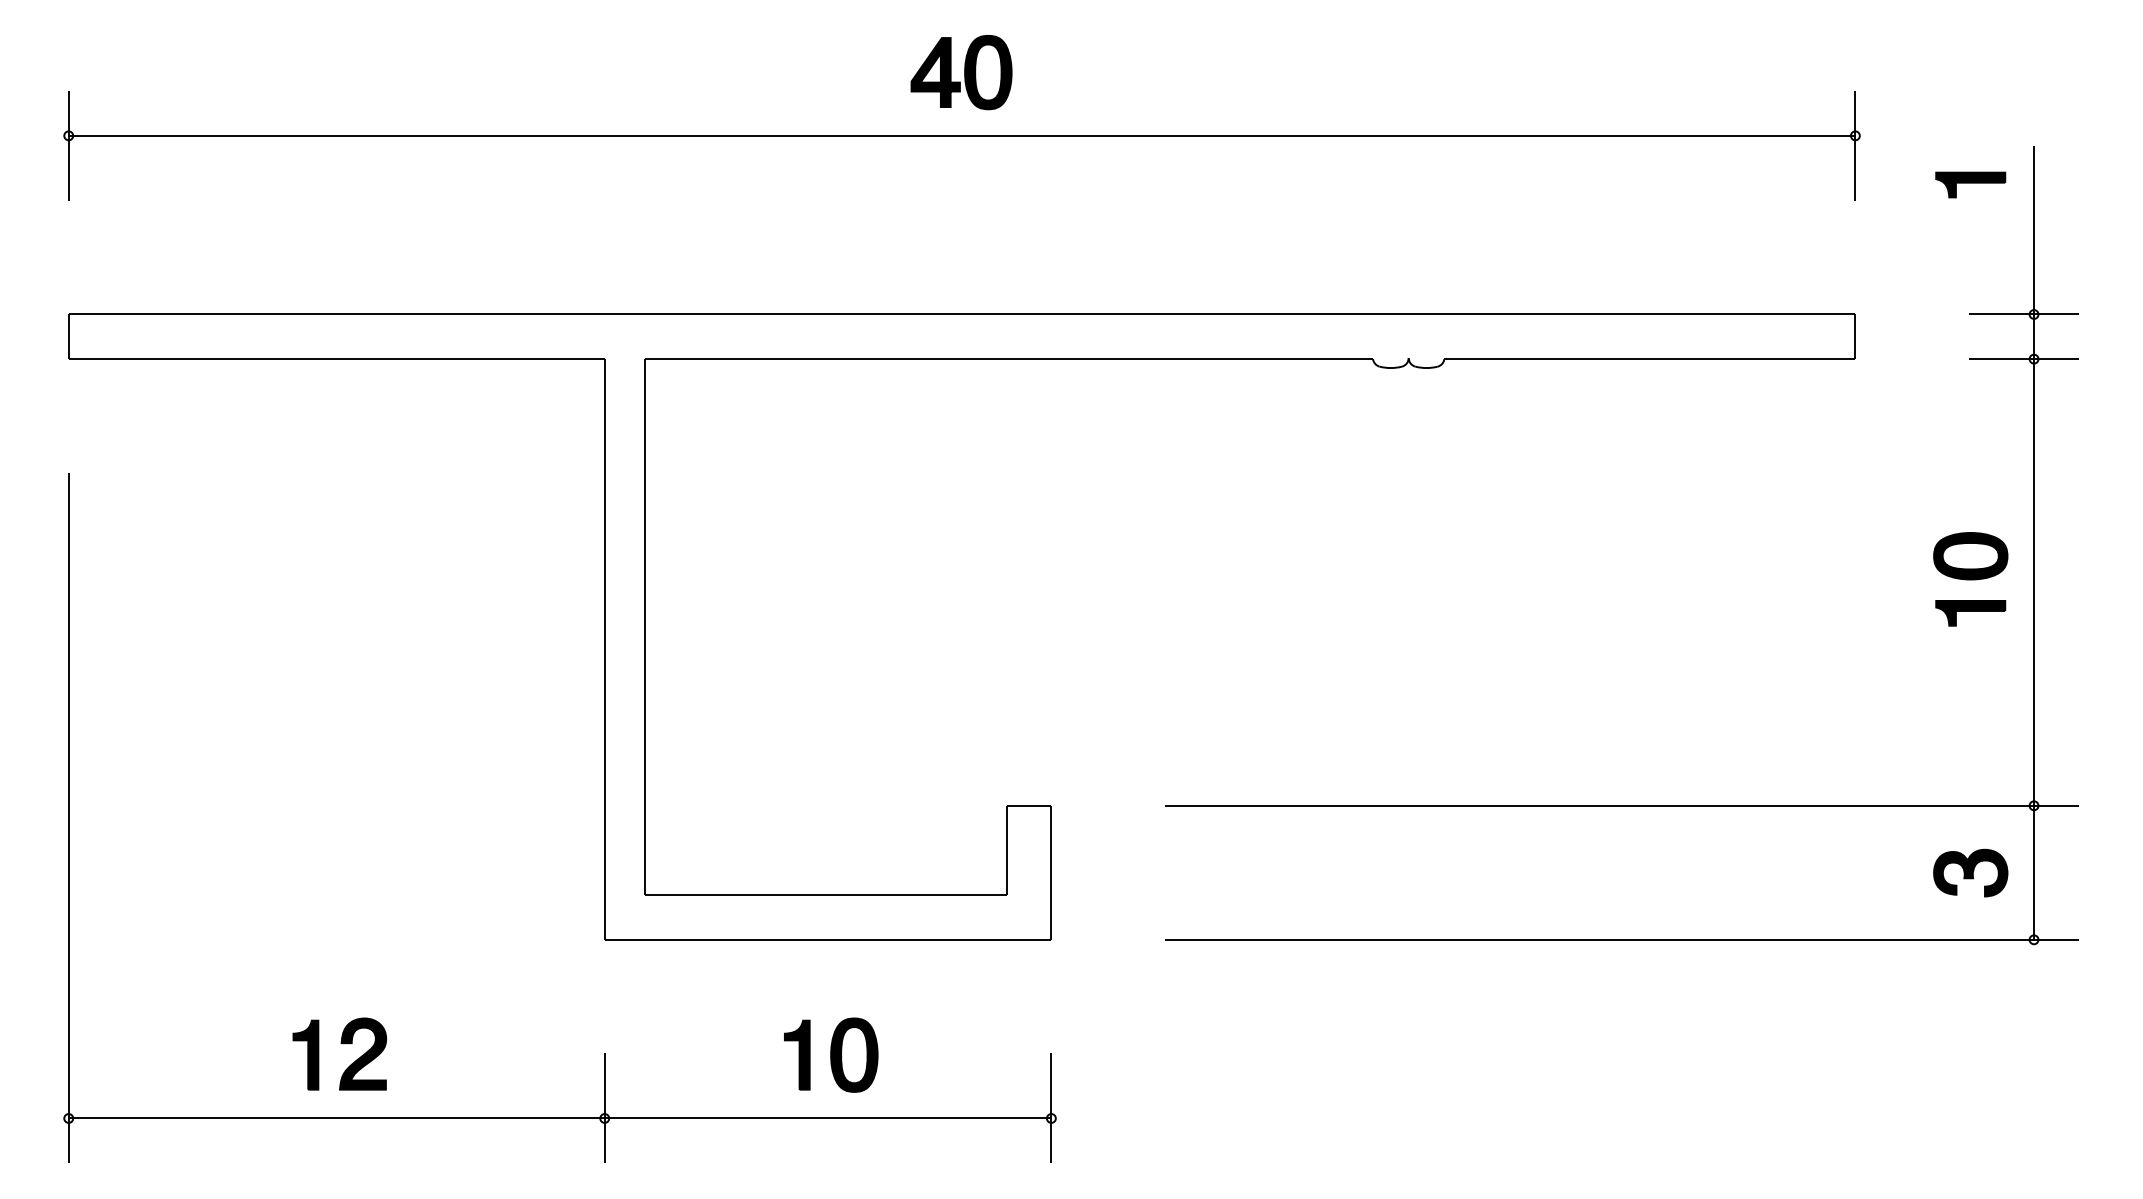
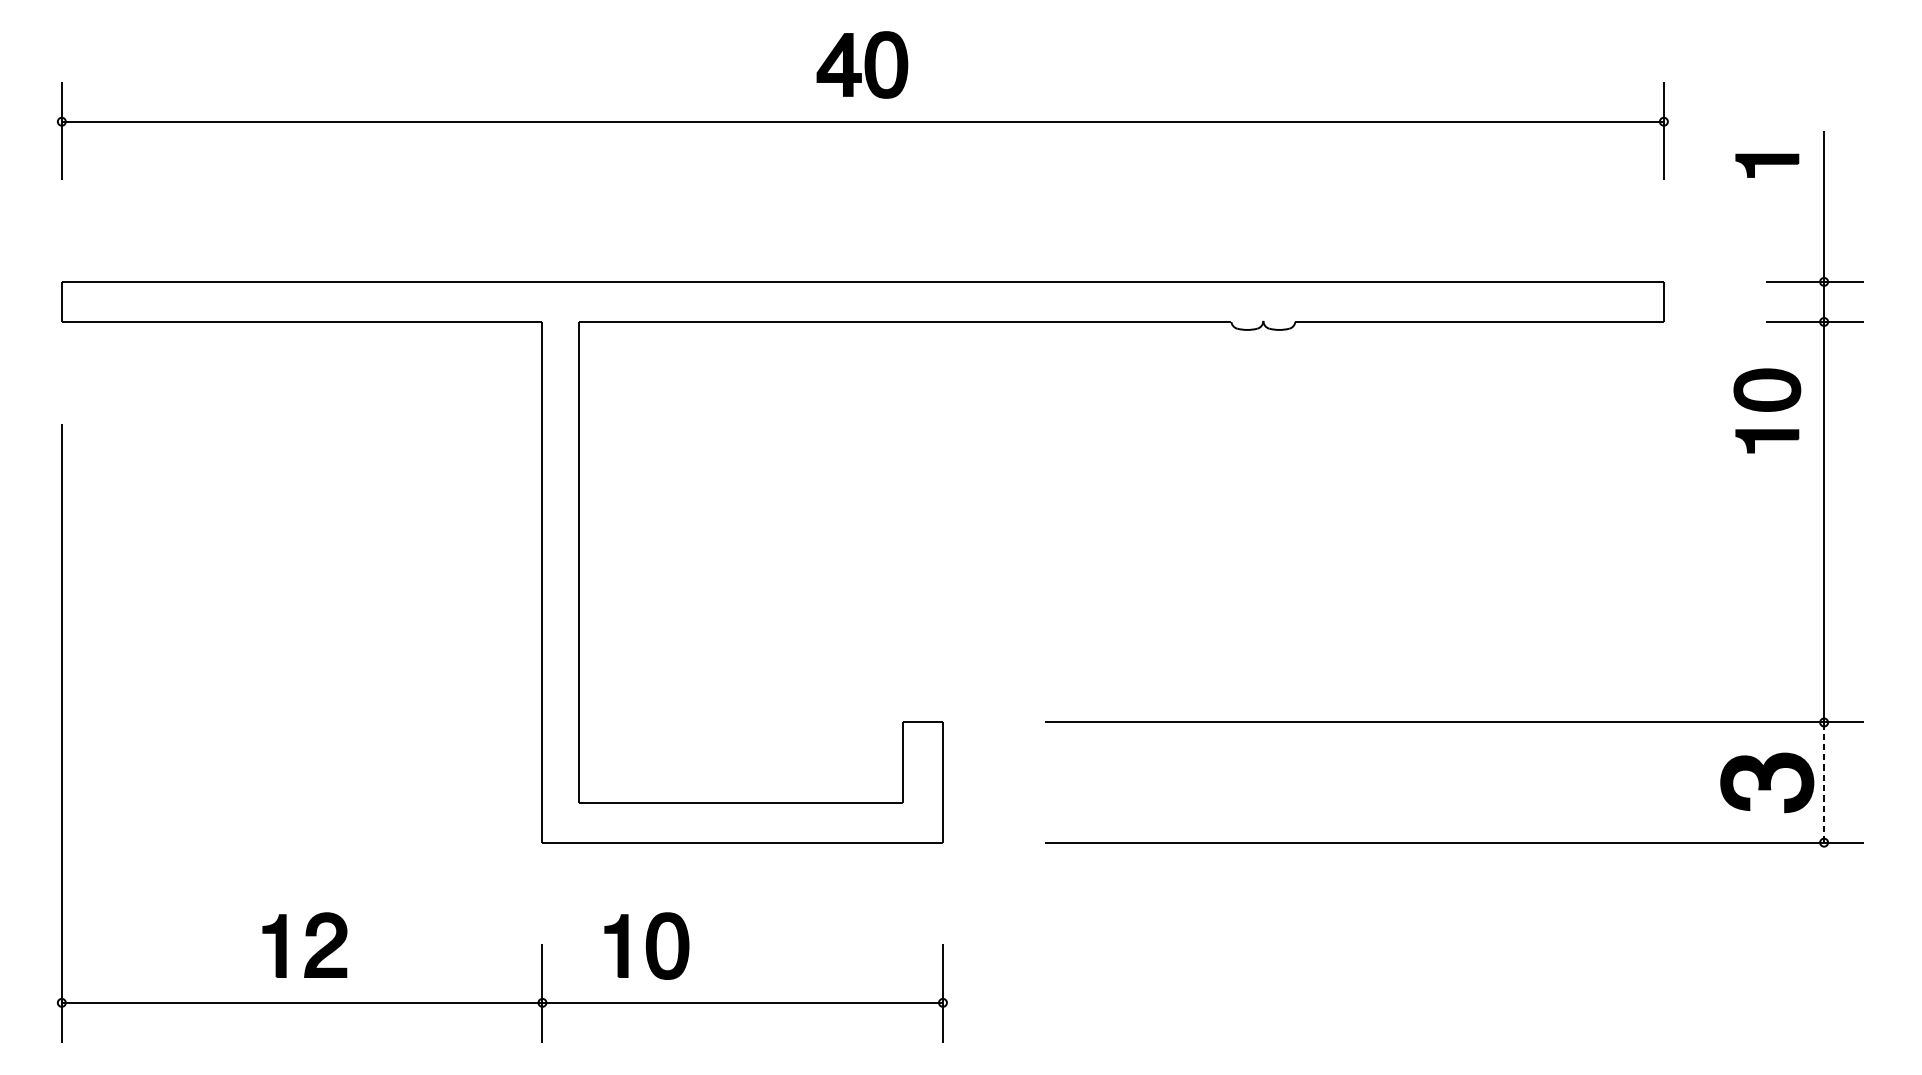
part: (1970, 579) -> (1767, 411), moved
part: (1970, 872) -> (1767, 782), size x1.4
line: (2034, 872) -> (1824, 782), solid -> dashed
part: (831, 1054) -> (647, 945), moved

